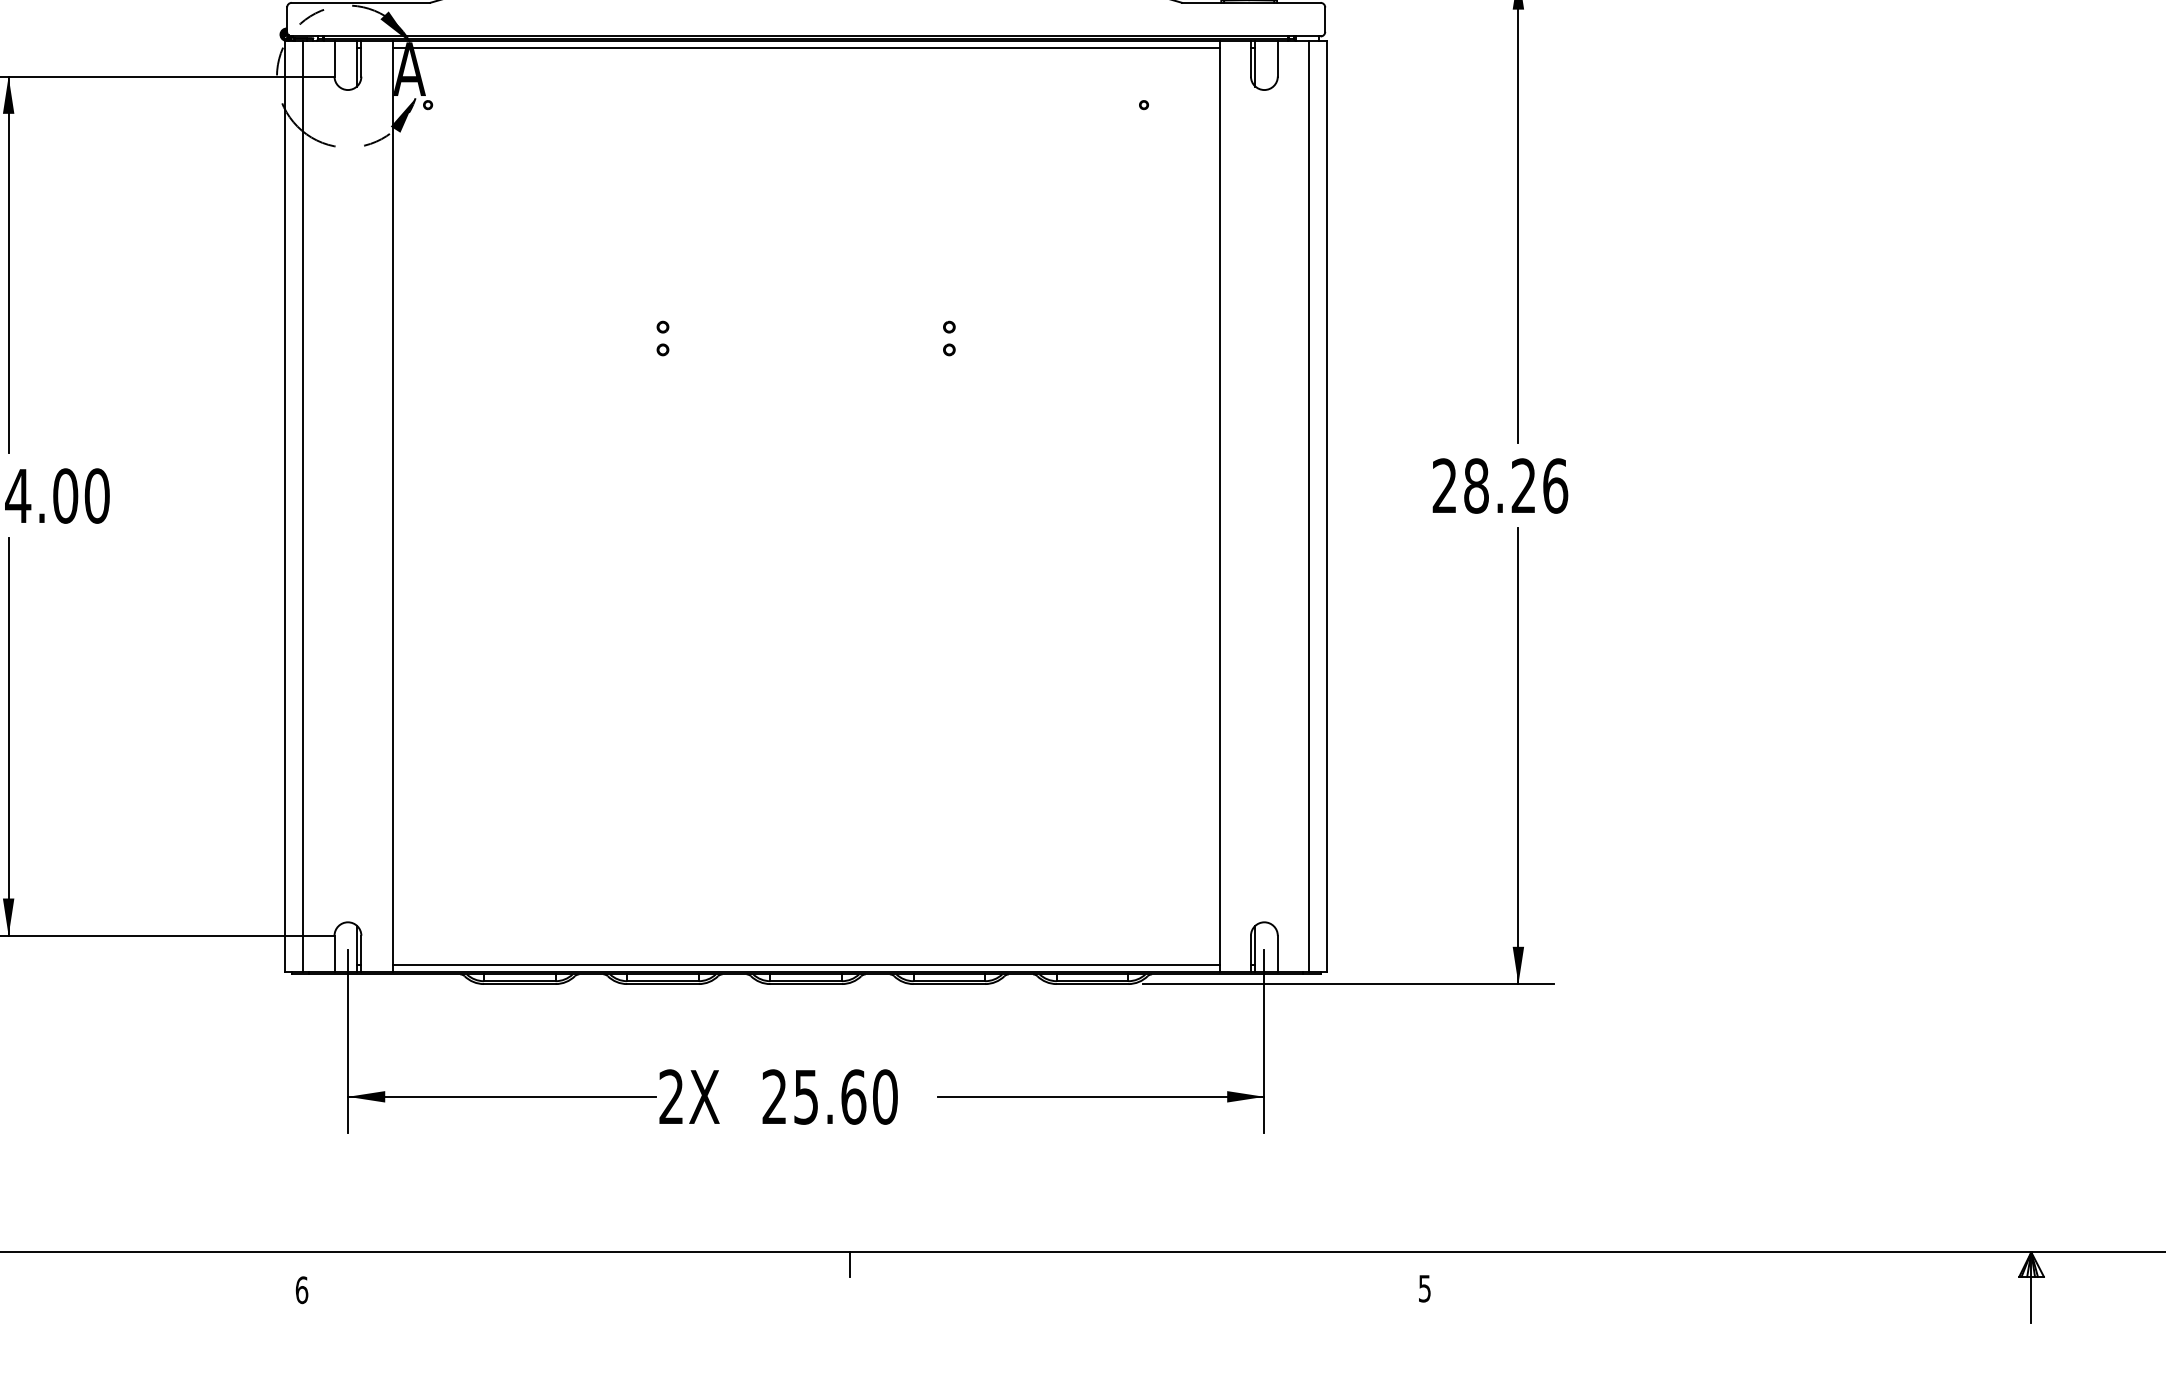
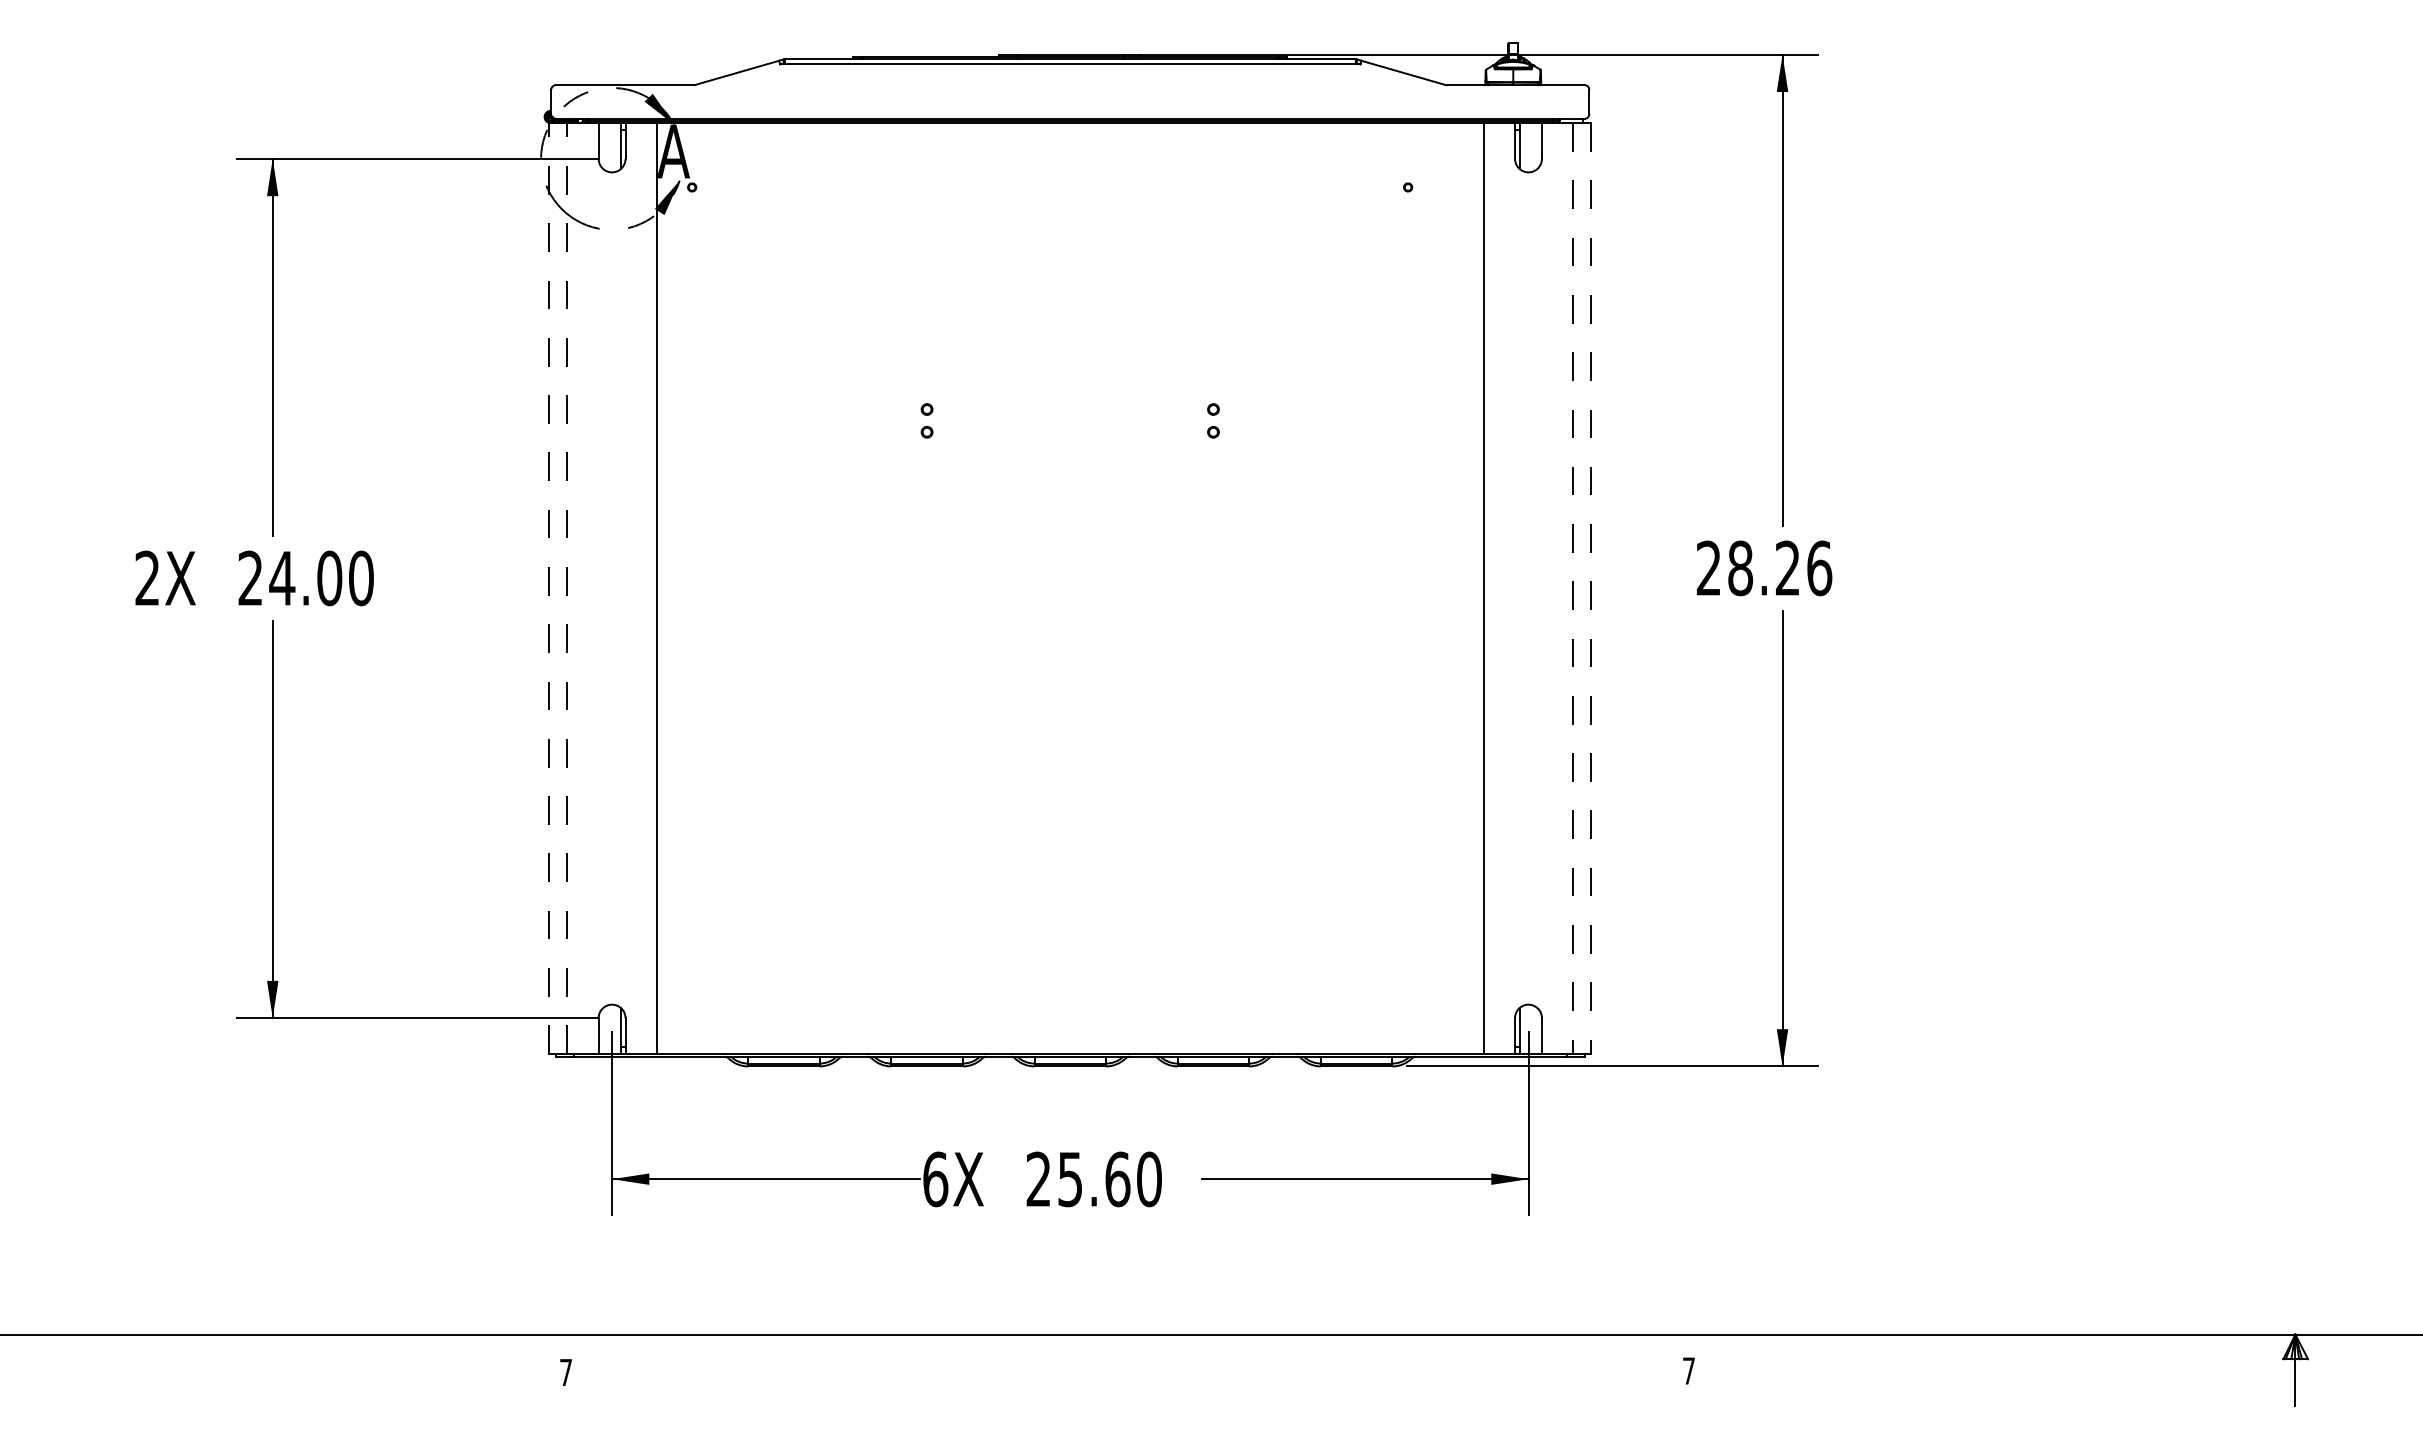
line: (805, 47) -> (1069, 129), removed
line: (285, 506) -> (549, 588), solid -> dashed
line: (303, 506) -> (567, 588), solid -> dashed
line: (1309, 507) -> (1573, 589), solid -> dashed
line: (1327, 507) -> (1591, 589), solid -> dashed
line: (805, 965) -> (1069, 1047), removed
text: (671, 1097) -> (935, 1179), 2X -> 6X
line: (850, 1264) -> (1114, 1346), removed
text: (1424, 1288) -> (1688, 1370), 5 -> 7
text: (302, 1290) -> (566, 1372), 6 -> 7

